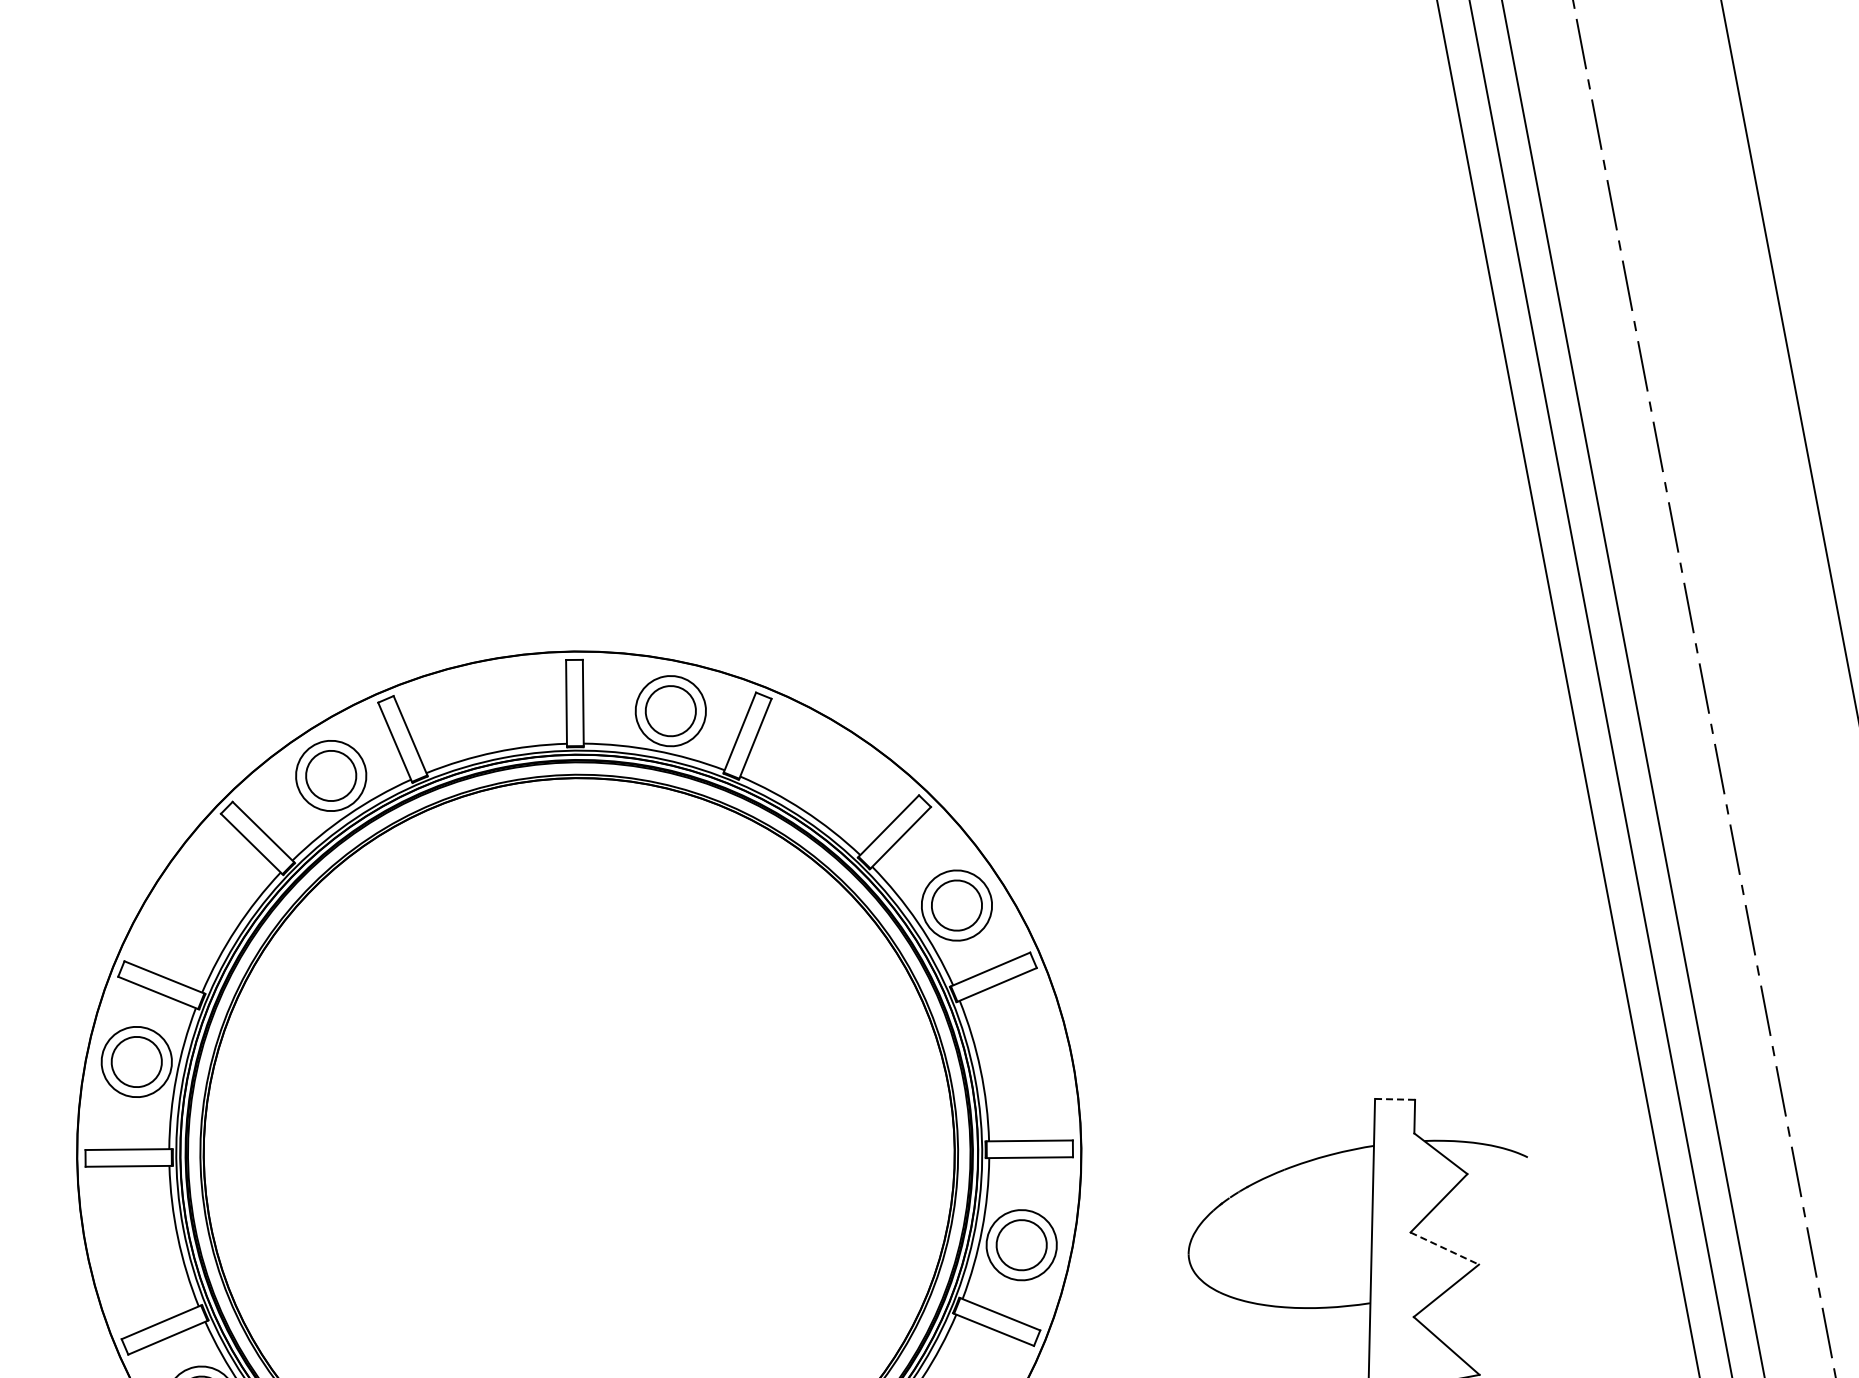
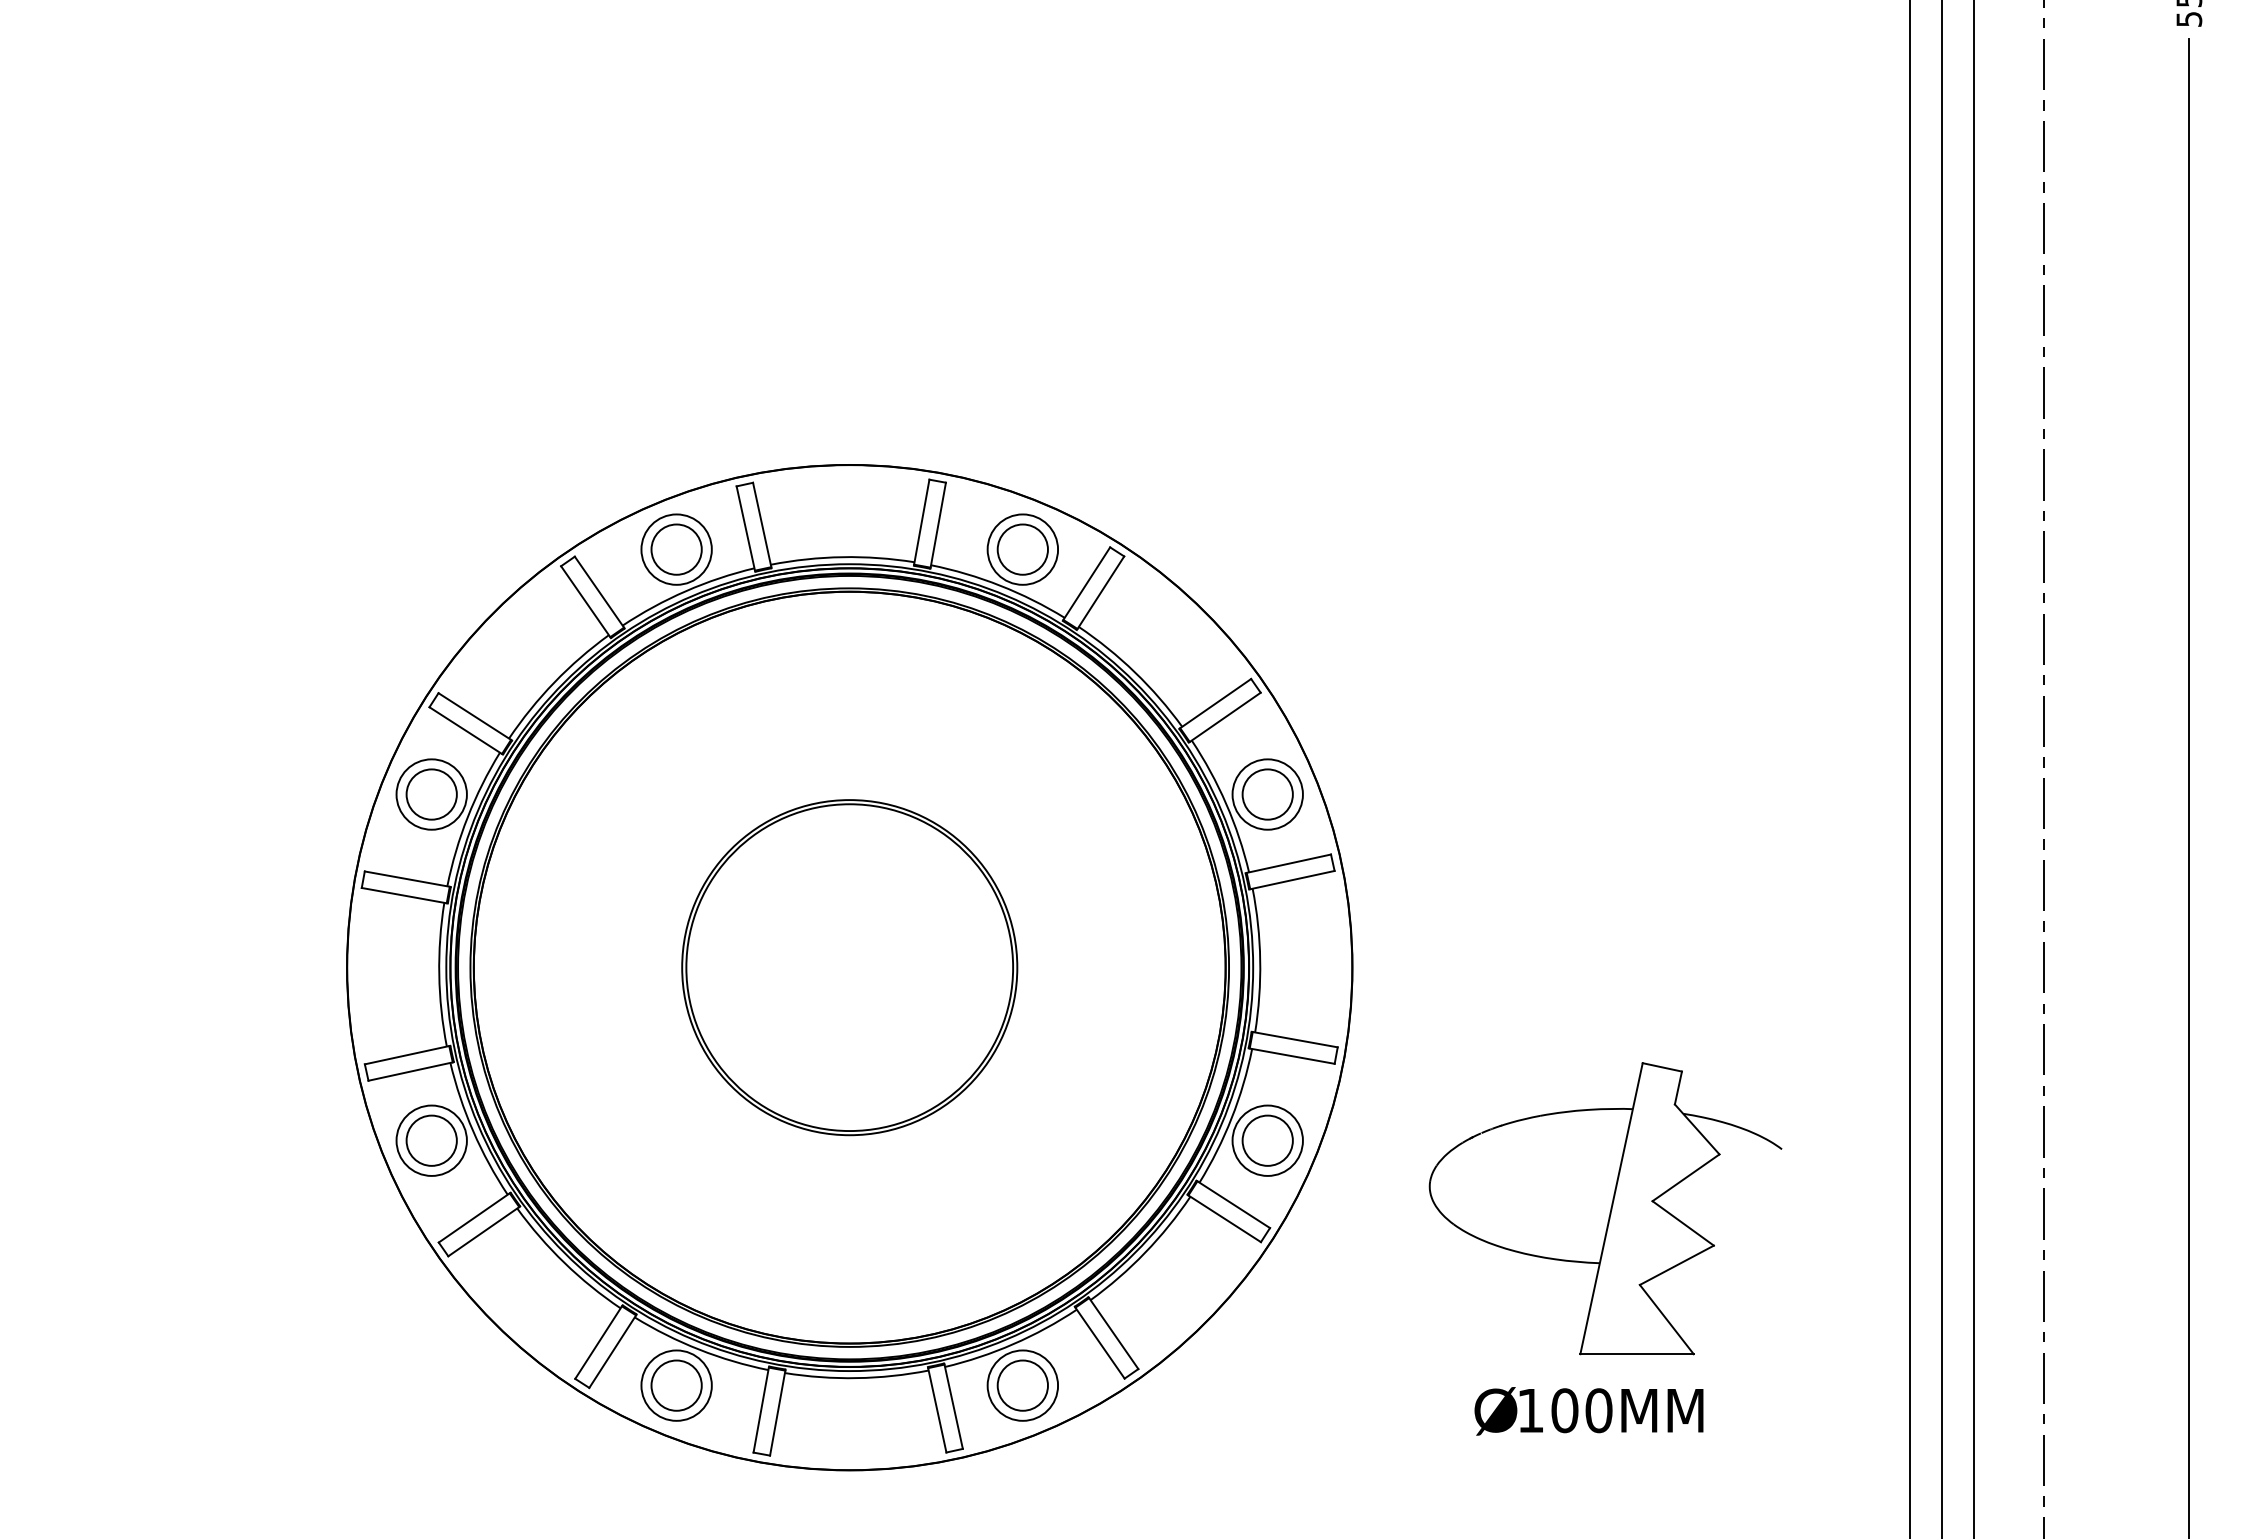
line: (1395, 1099) -> (1662, 1067), dashed -> solid
part: (578, 1153) -> (849, 967), added
line: (1445, 1248) -> (1683, 1223), dashed -> solid

